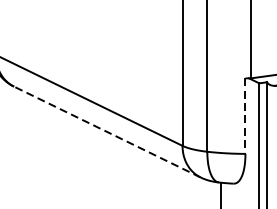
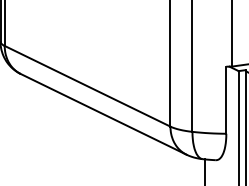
line: (245, 116) -> (226, 100), dashed -> solid
line: (107, 132) -> (103, 114), dashed -> solid

